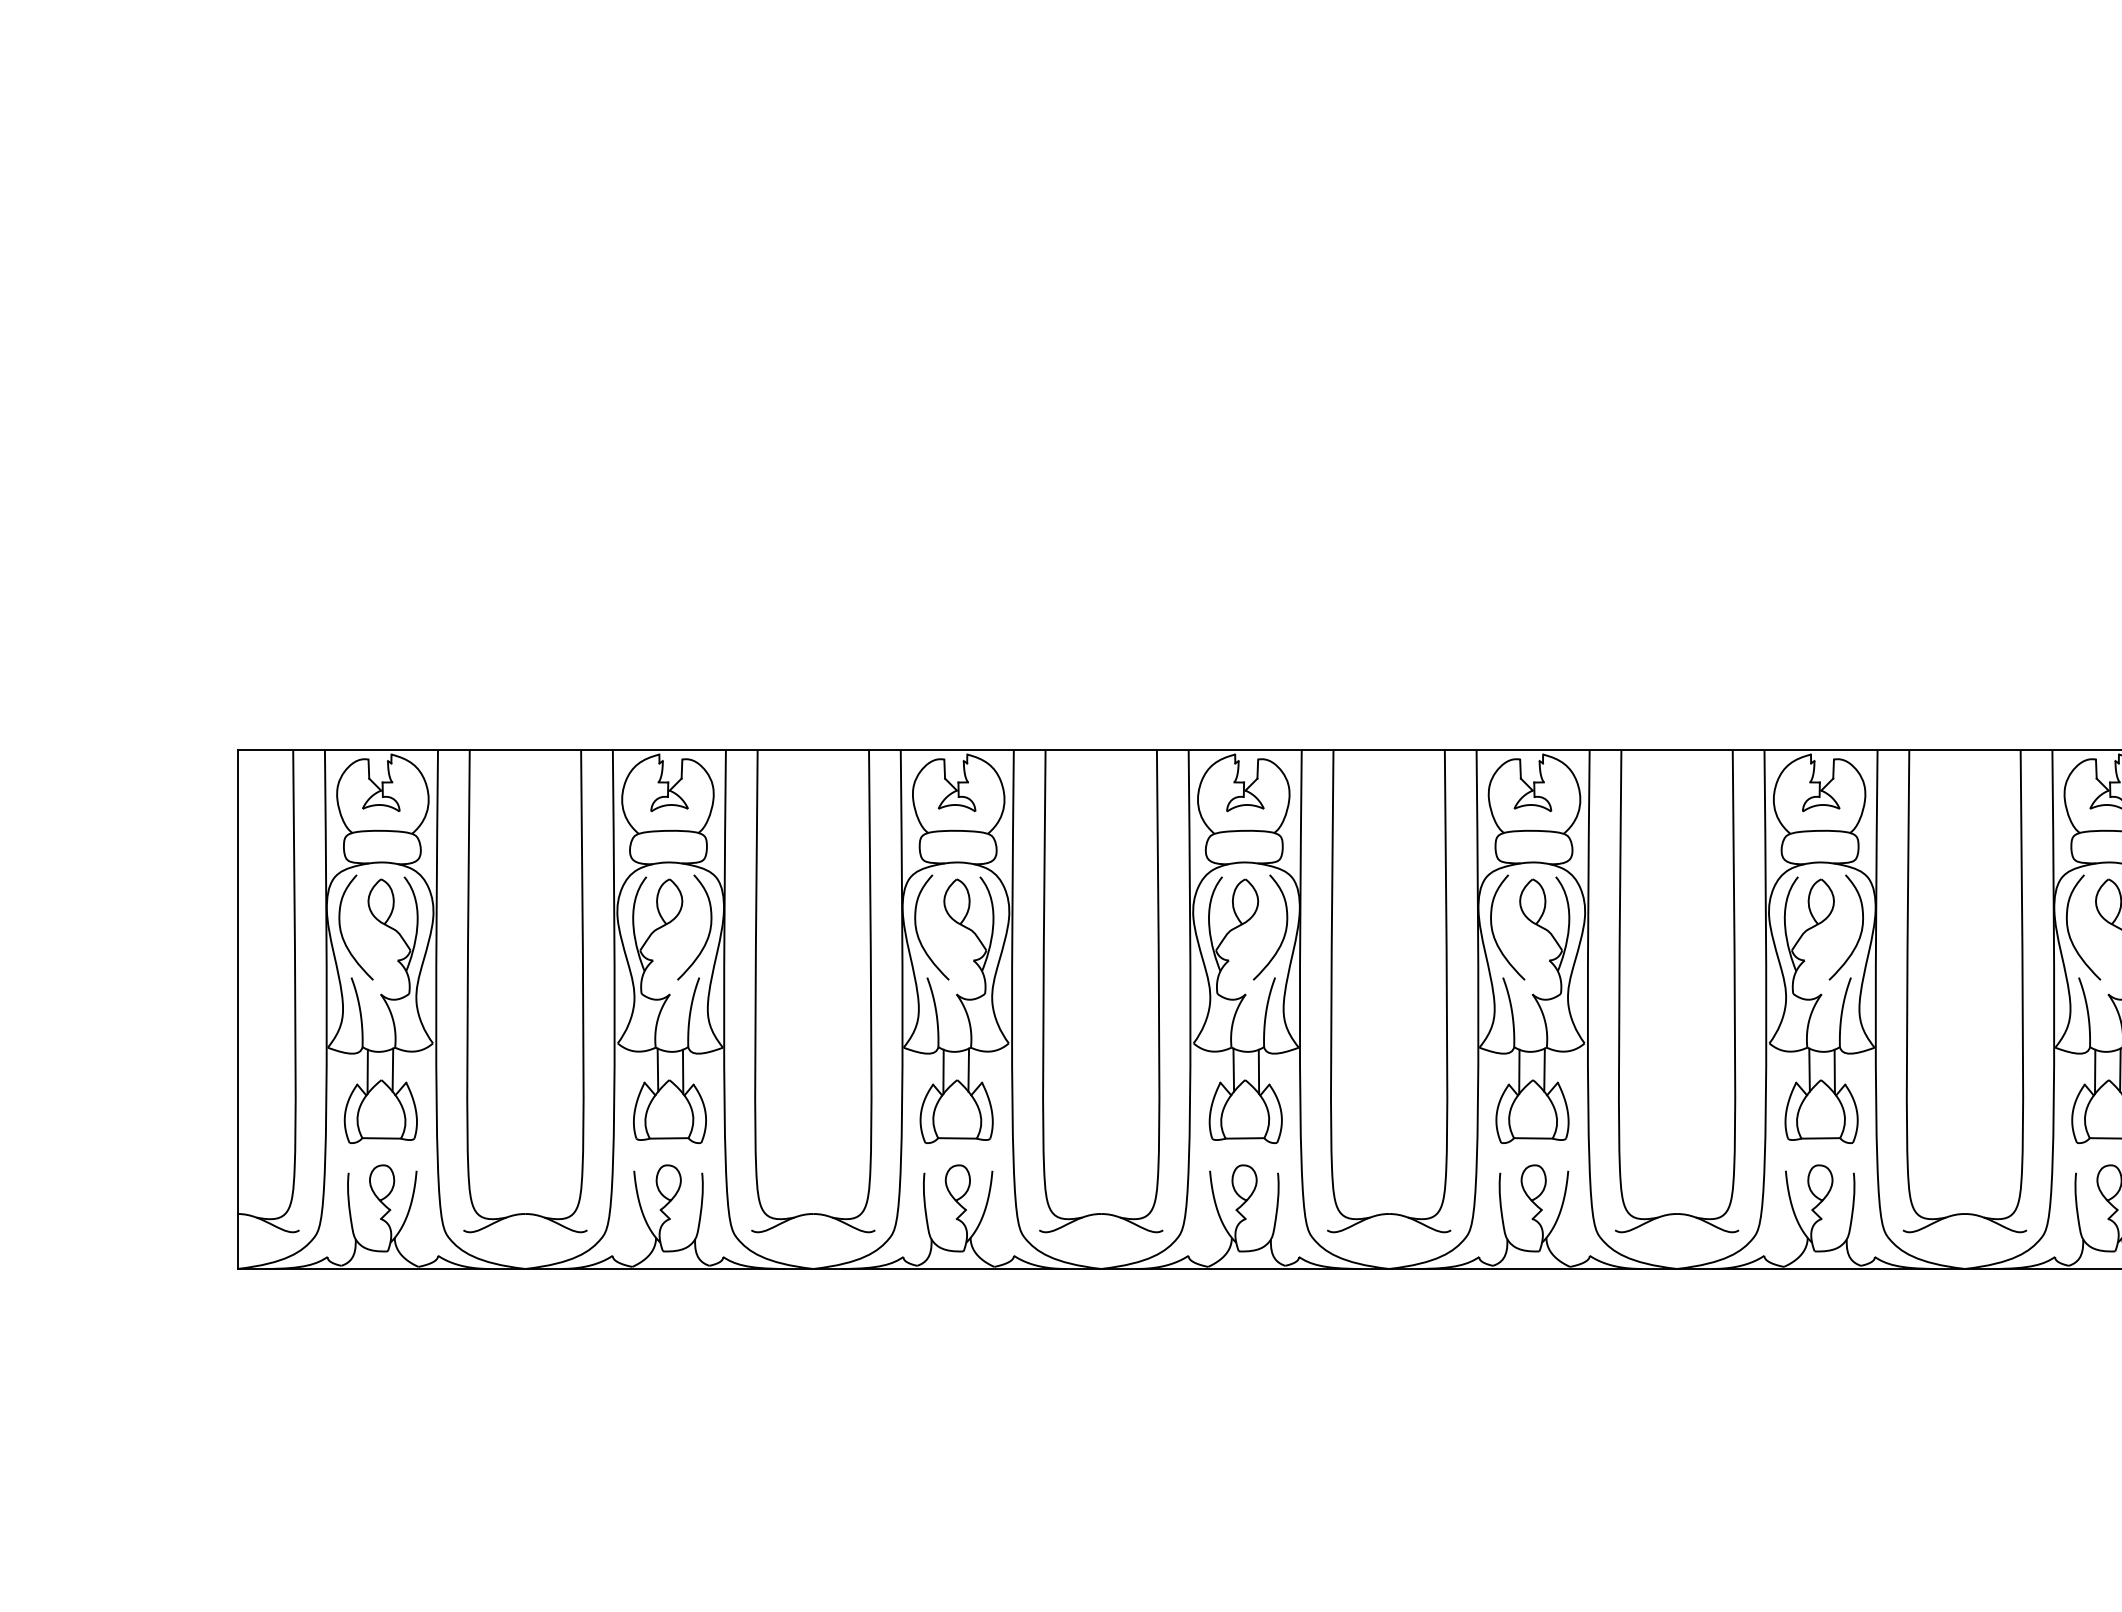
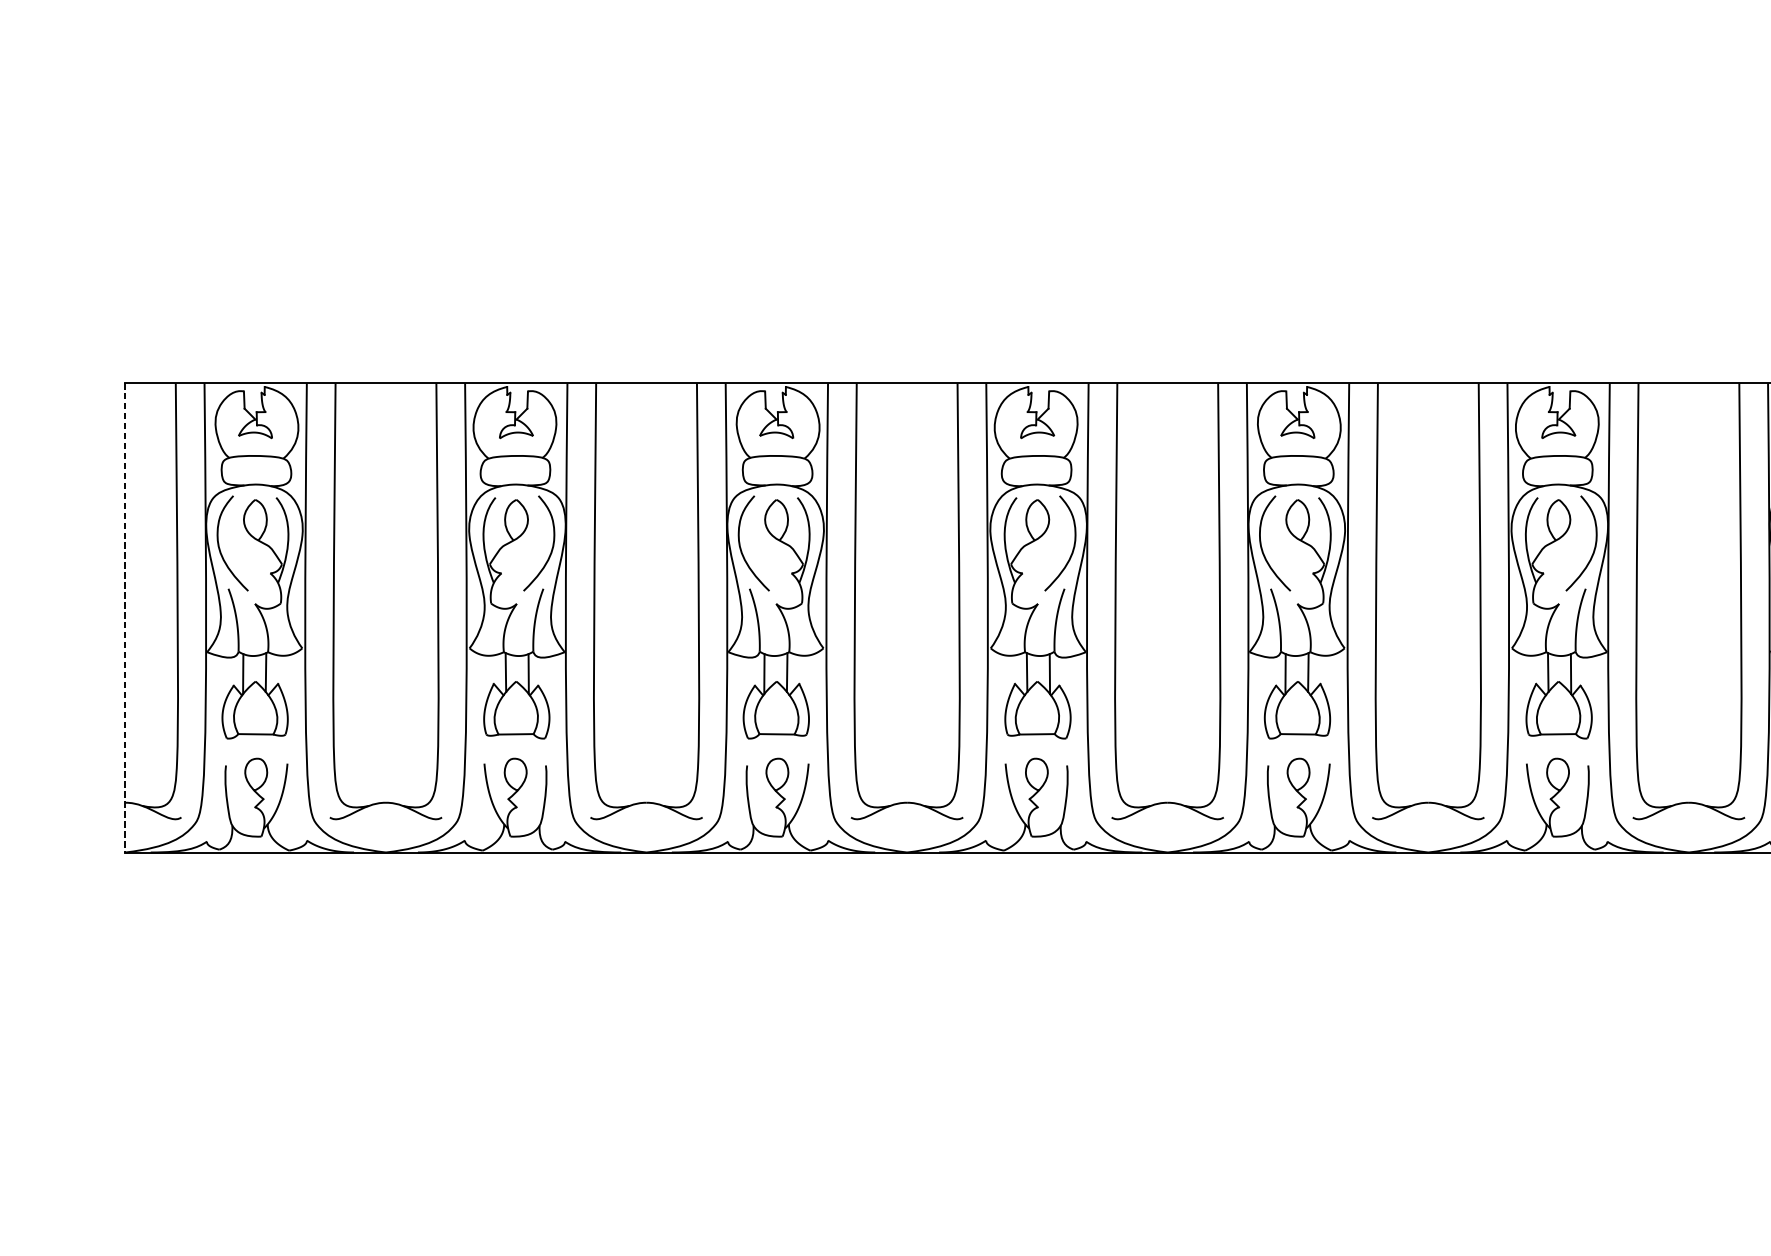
line: (237, 1010) -> (125, 618), solid -> dashed

